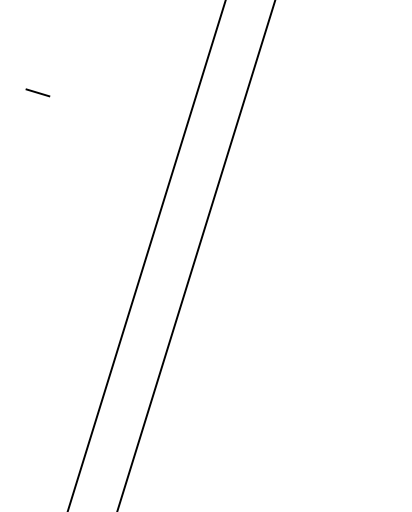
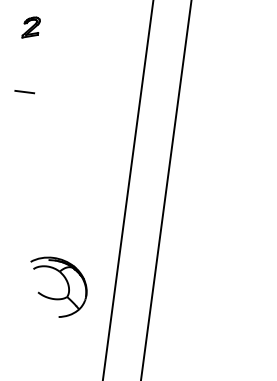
part: (58, 38) -> (30, 26), added
line: (37, 92) -> (24, 91), moved
part: (49, 360) -> (66, 281), added

